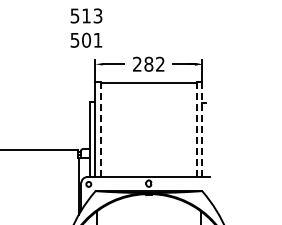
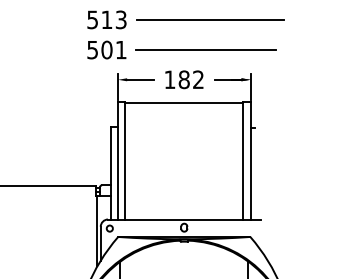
line: (169, 16) -> (209, 20), added
line: (165, 40) -> (204, 50), added
text: (137, 63) -> (170, 78), 282 -> 182
line: (101, 129) -> (125, 160), dashed -> solid
line: (196, 129) -> (243, 160), dashed -> solid
line: (202, 129) -> (250, 160), dashed -> solid

